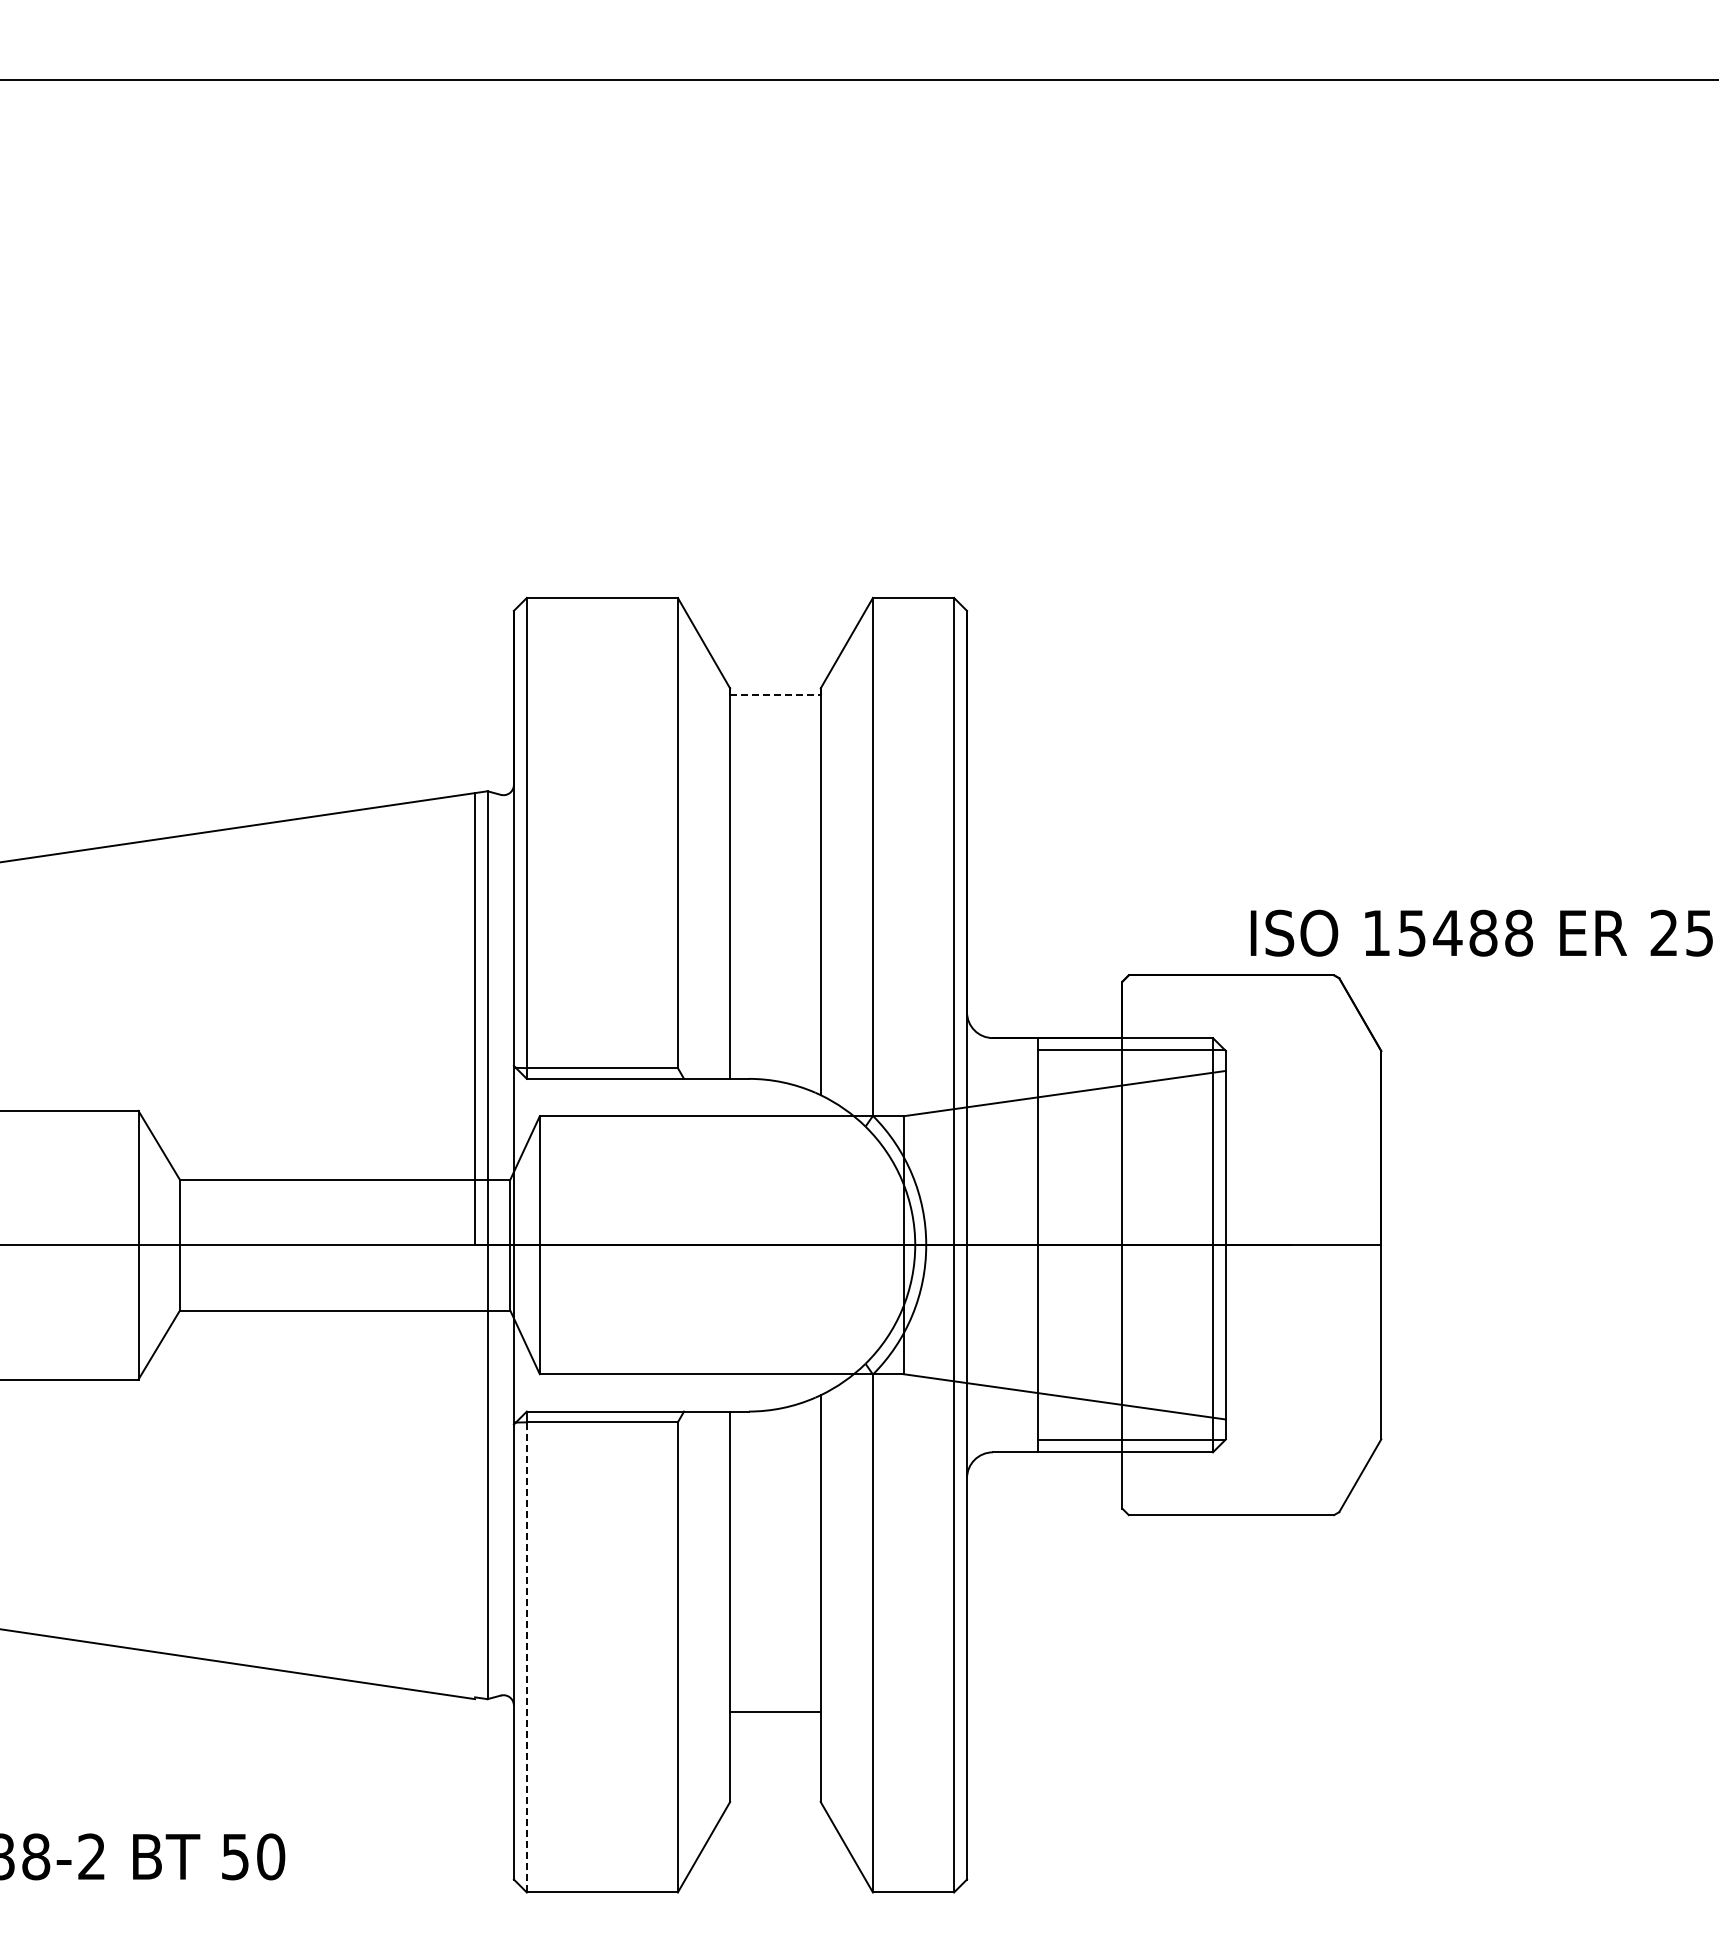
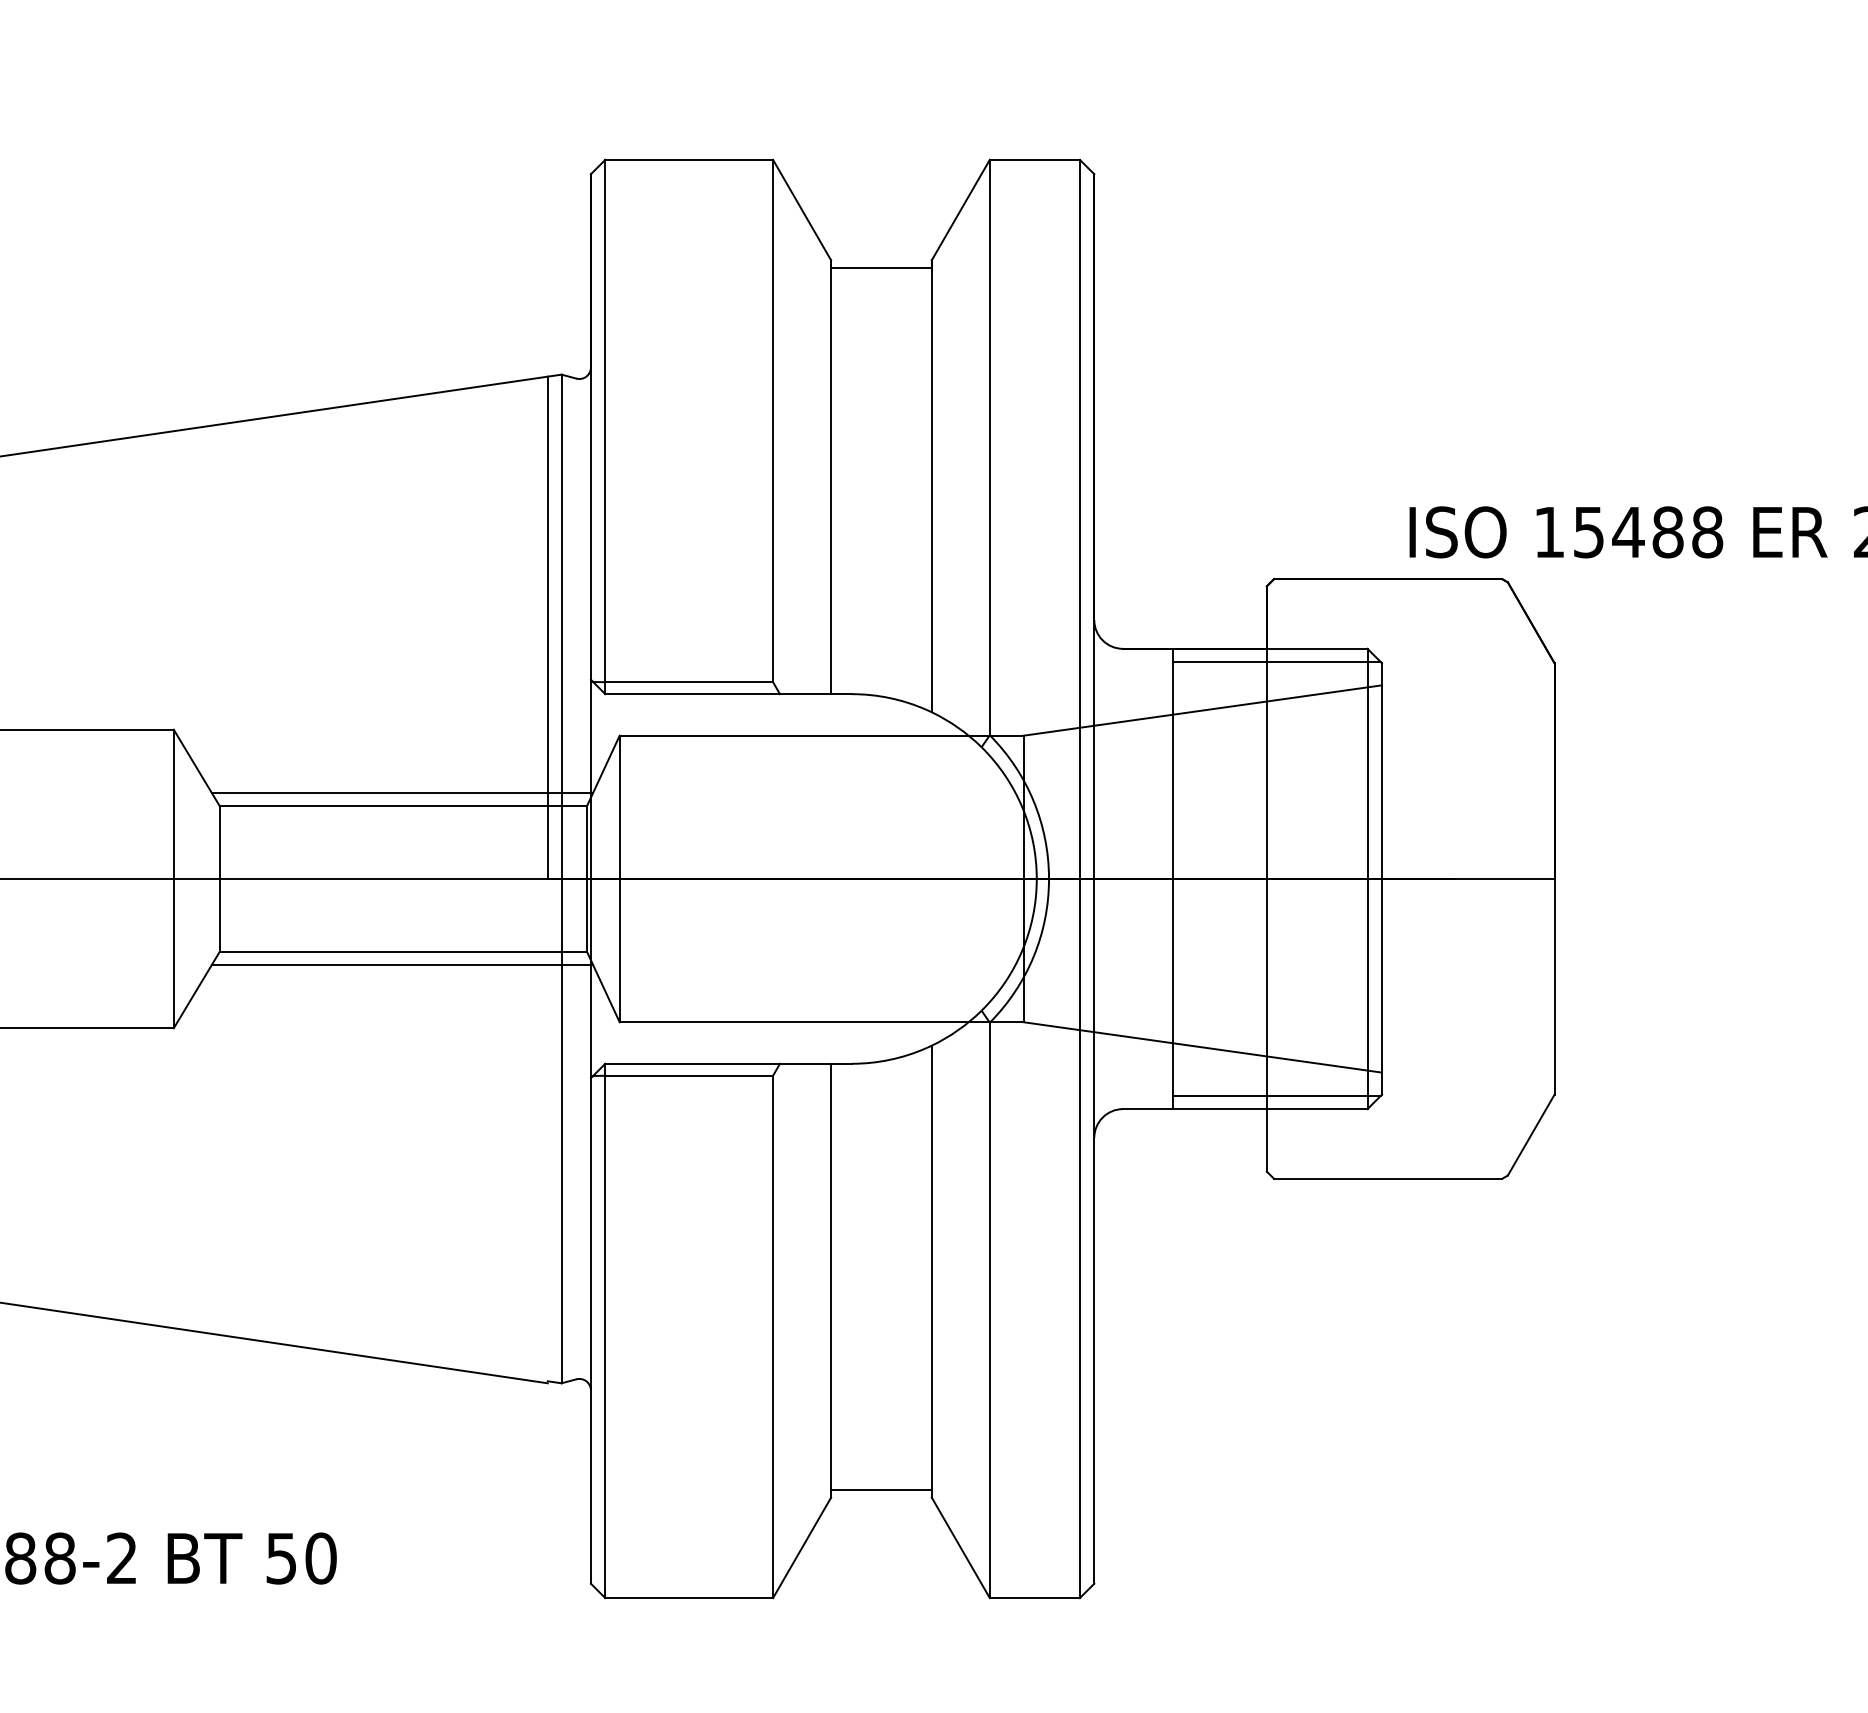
line: (775, 695) -> (881, 268), dashed -> solid
line: (344, 1167) -> (402, 792), added
line: (344, 1322) -> (402, 964), added
line: (526, 1656) -> (604, 1335), dashed -> solid
line: (775, 1712) -> (881, 1490), moved

